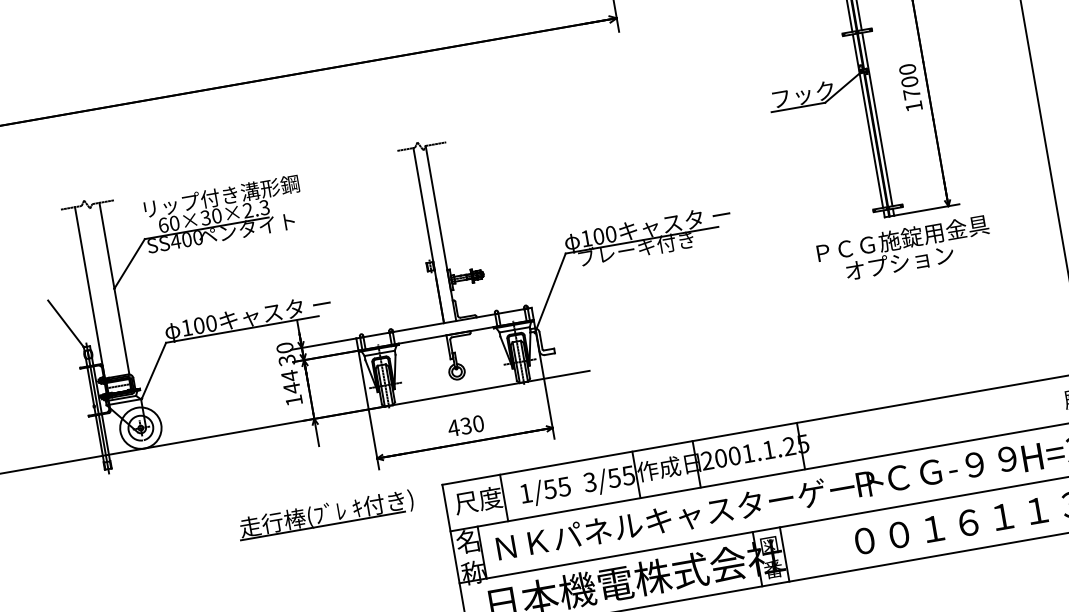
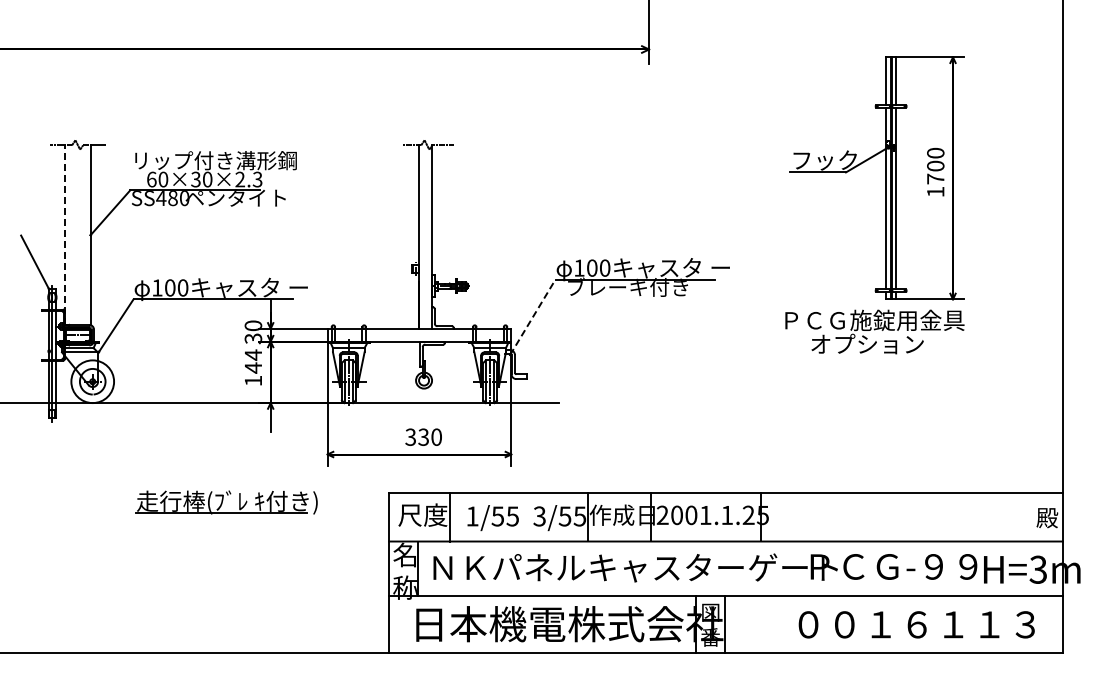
text: (186, 239) -> (172, 198), SS400 -> SS480
text: (904, 249) -> (874, 331), moved
line: (550, 292) -> (533, 316), solid -> dashed
line: (89, 293) -> (64, 235), solid -> dashed
text: (453, 427) -> (410, 436), 430 -> 330
part: (325, 514) -> (226, 502), moved

